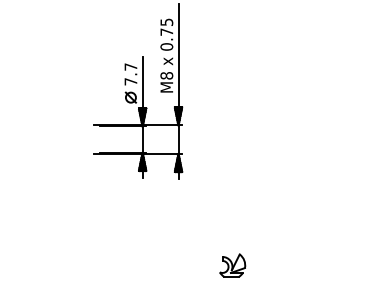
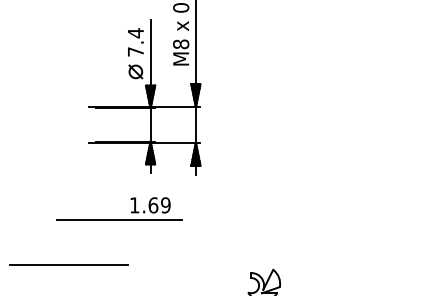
text: (130, 67) -> (135, 33), 7.7 -> 7.4
part: (117, 214) -> (118, 219), added
line: (77, 250) -> (68, 264), added

